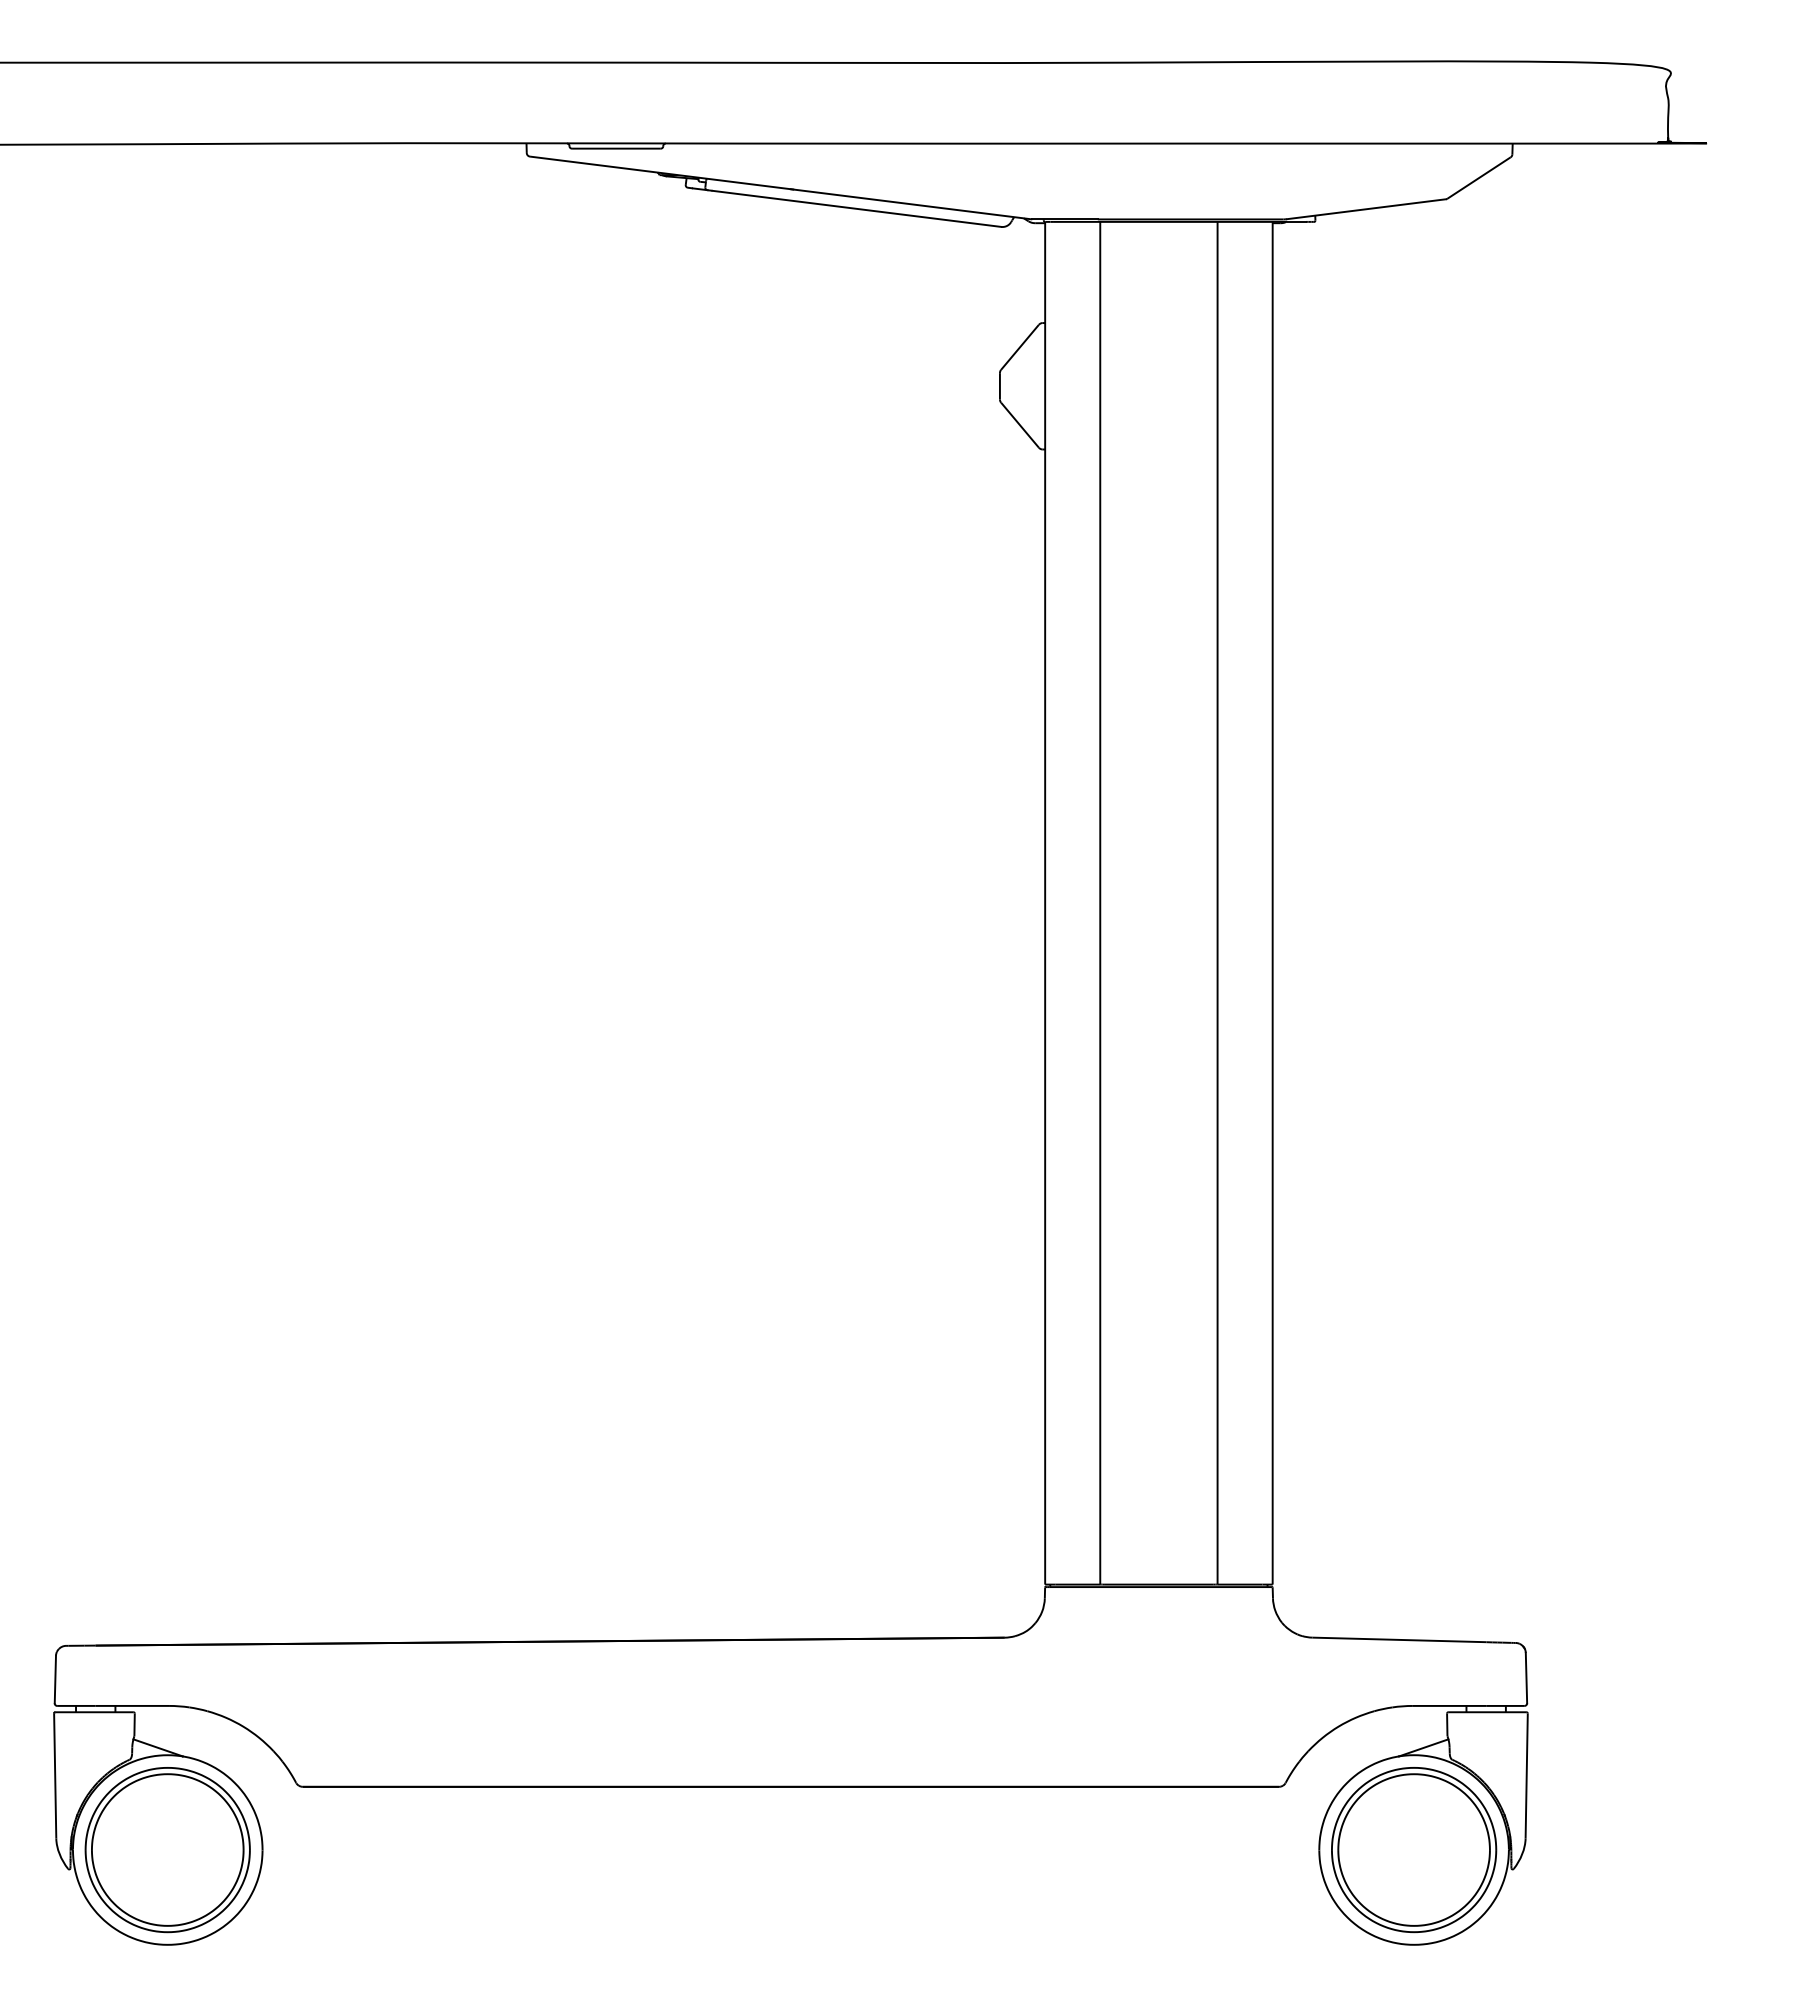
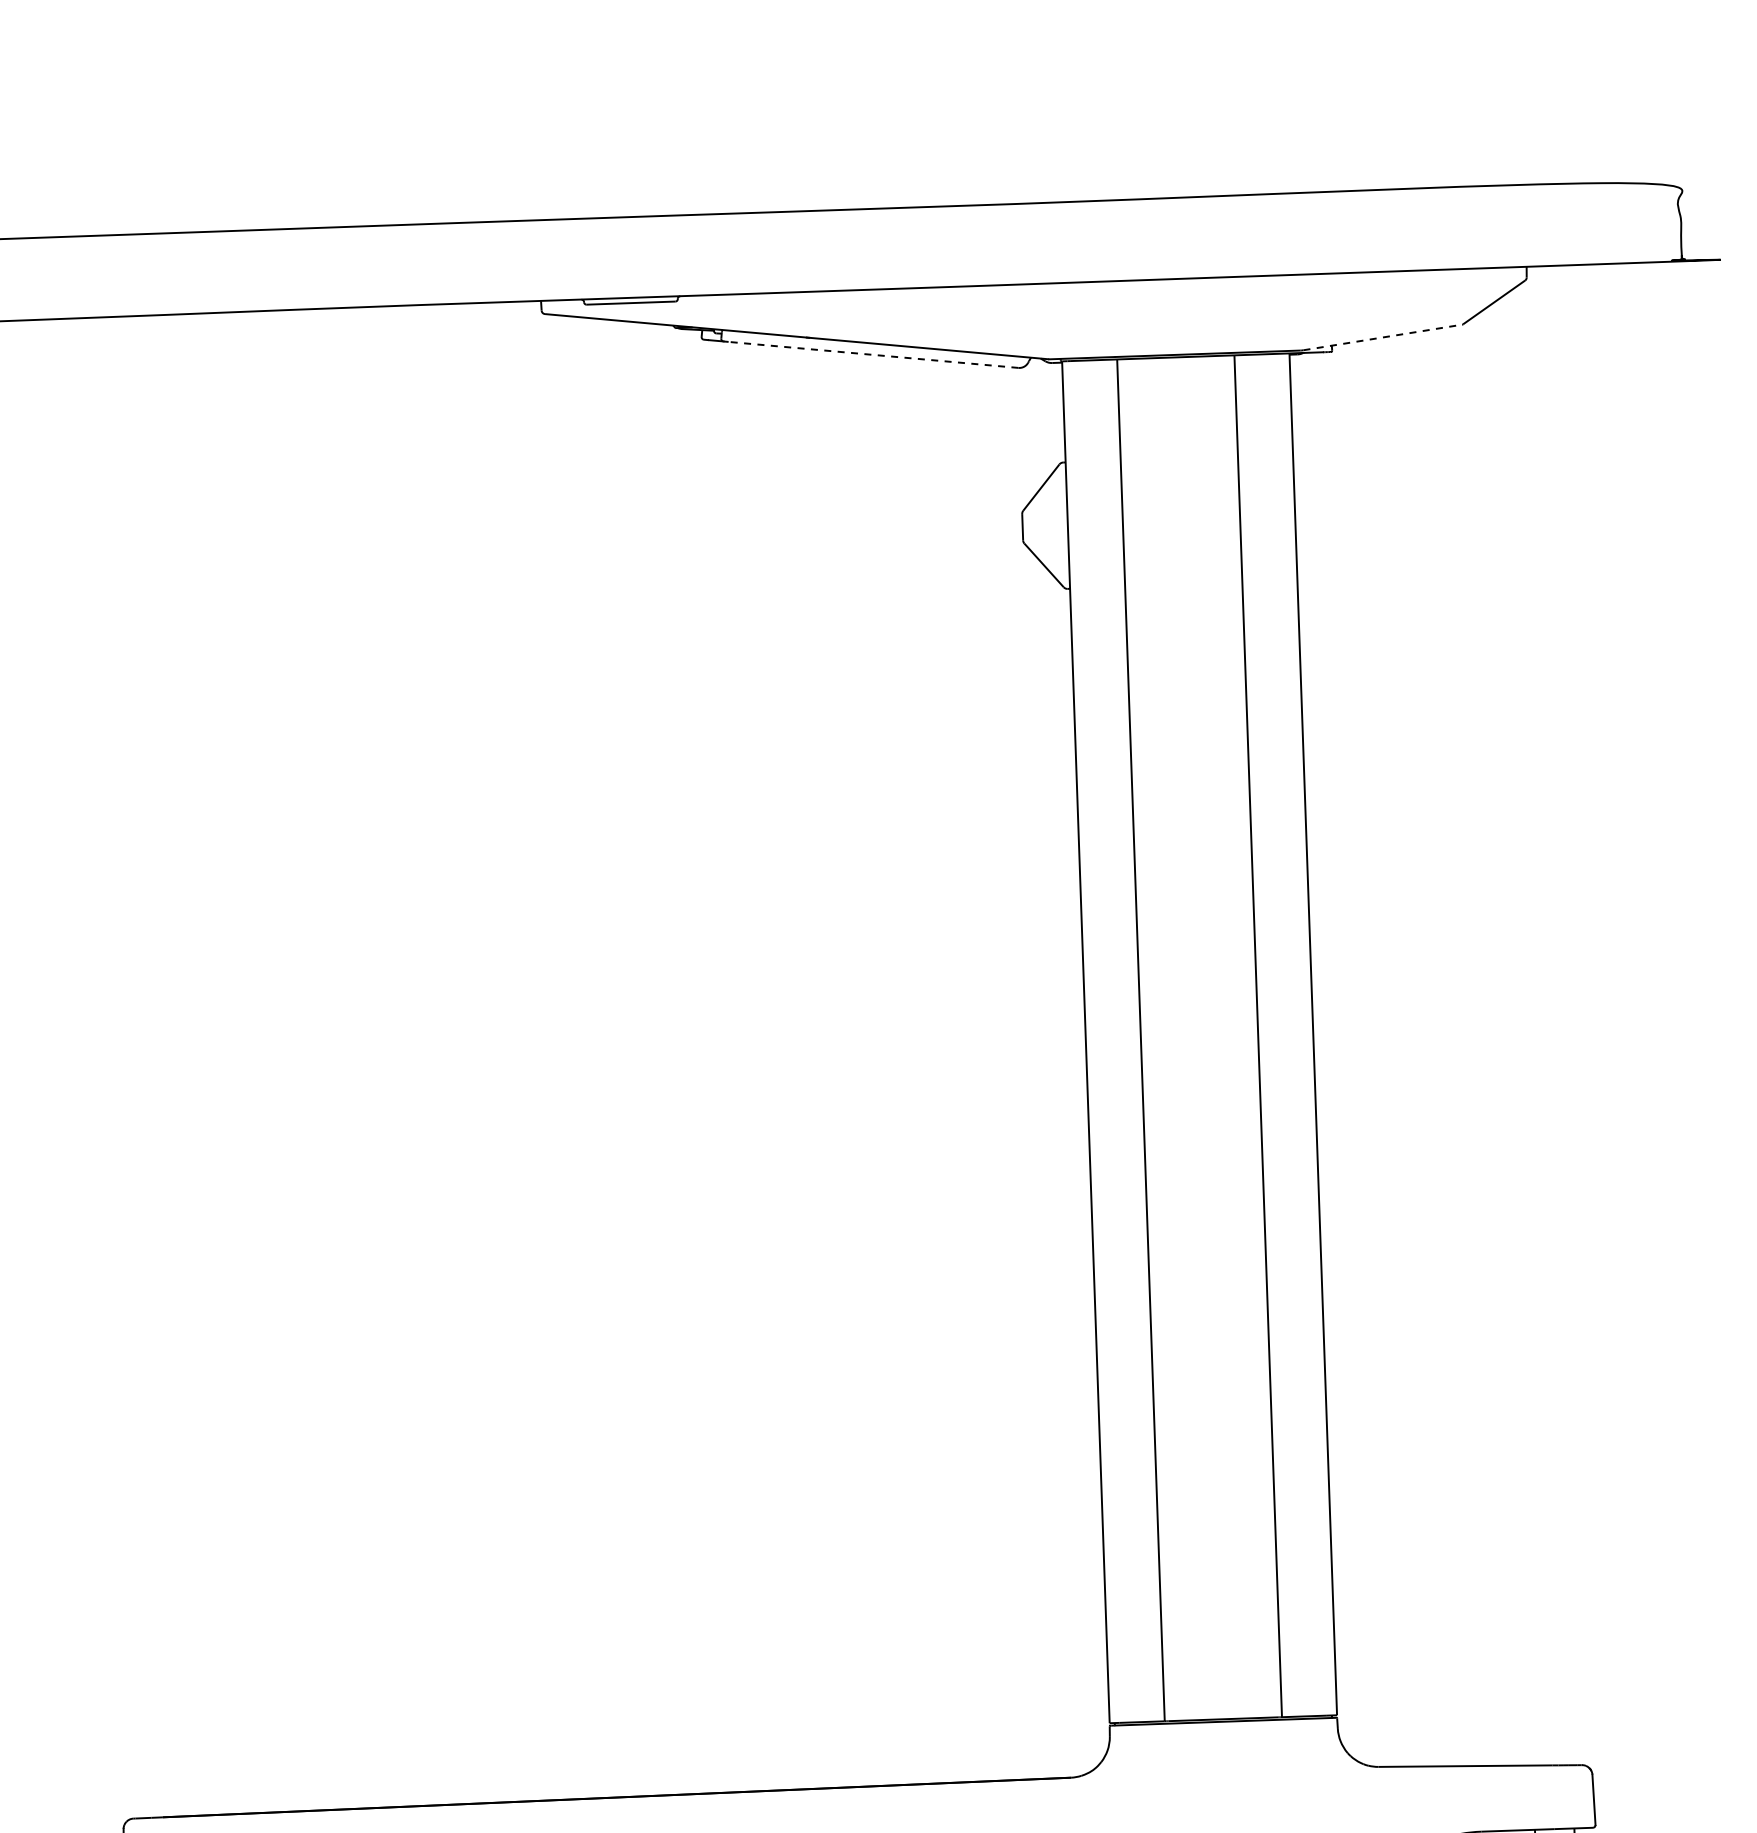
line: (856, 208) -> (873, 354), solid -> dashed
line: (1366, 209) -> (1382, 337), solid -> dashed

